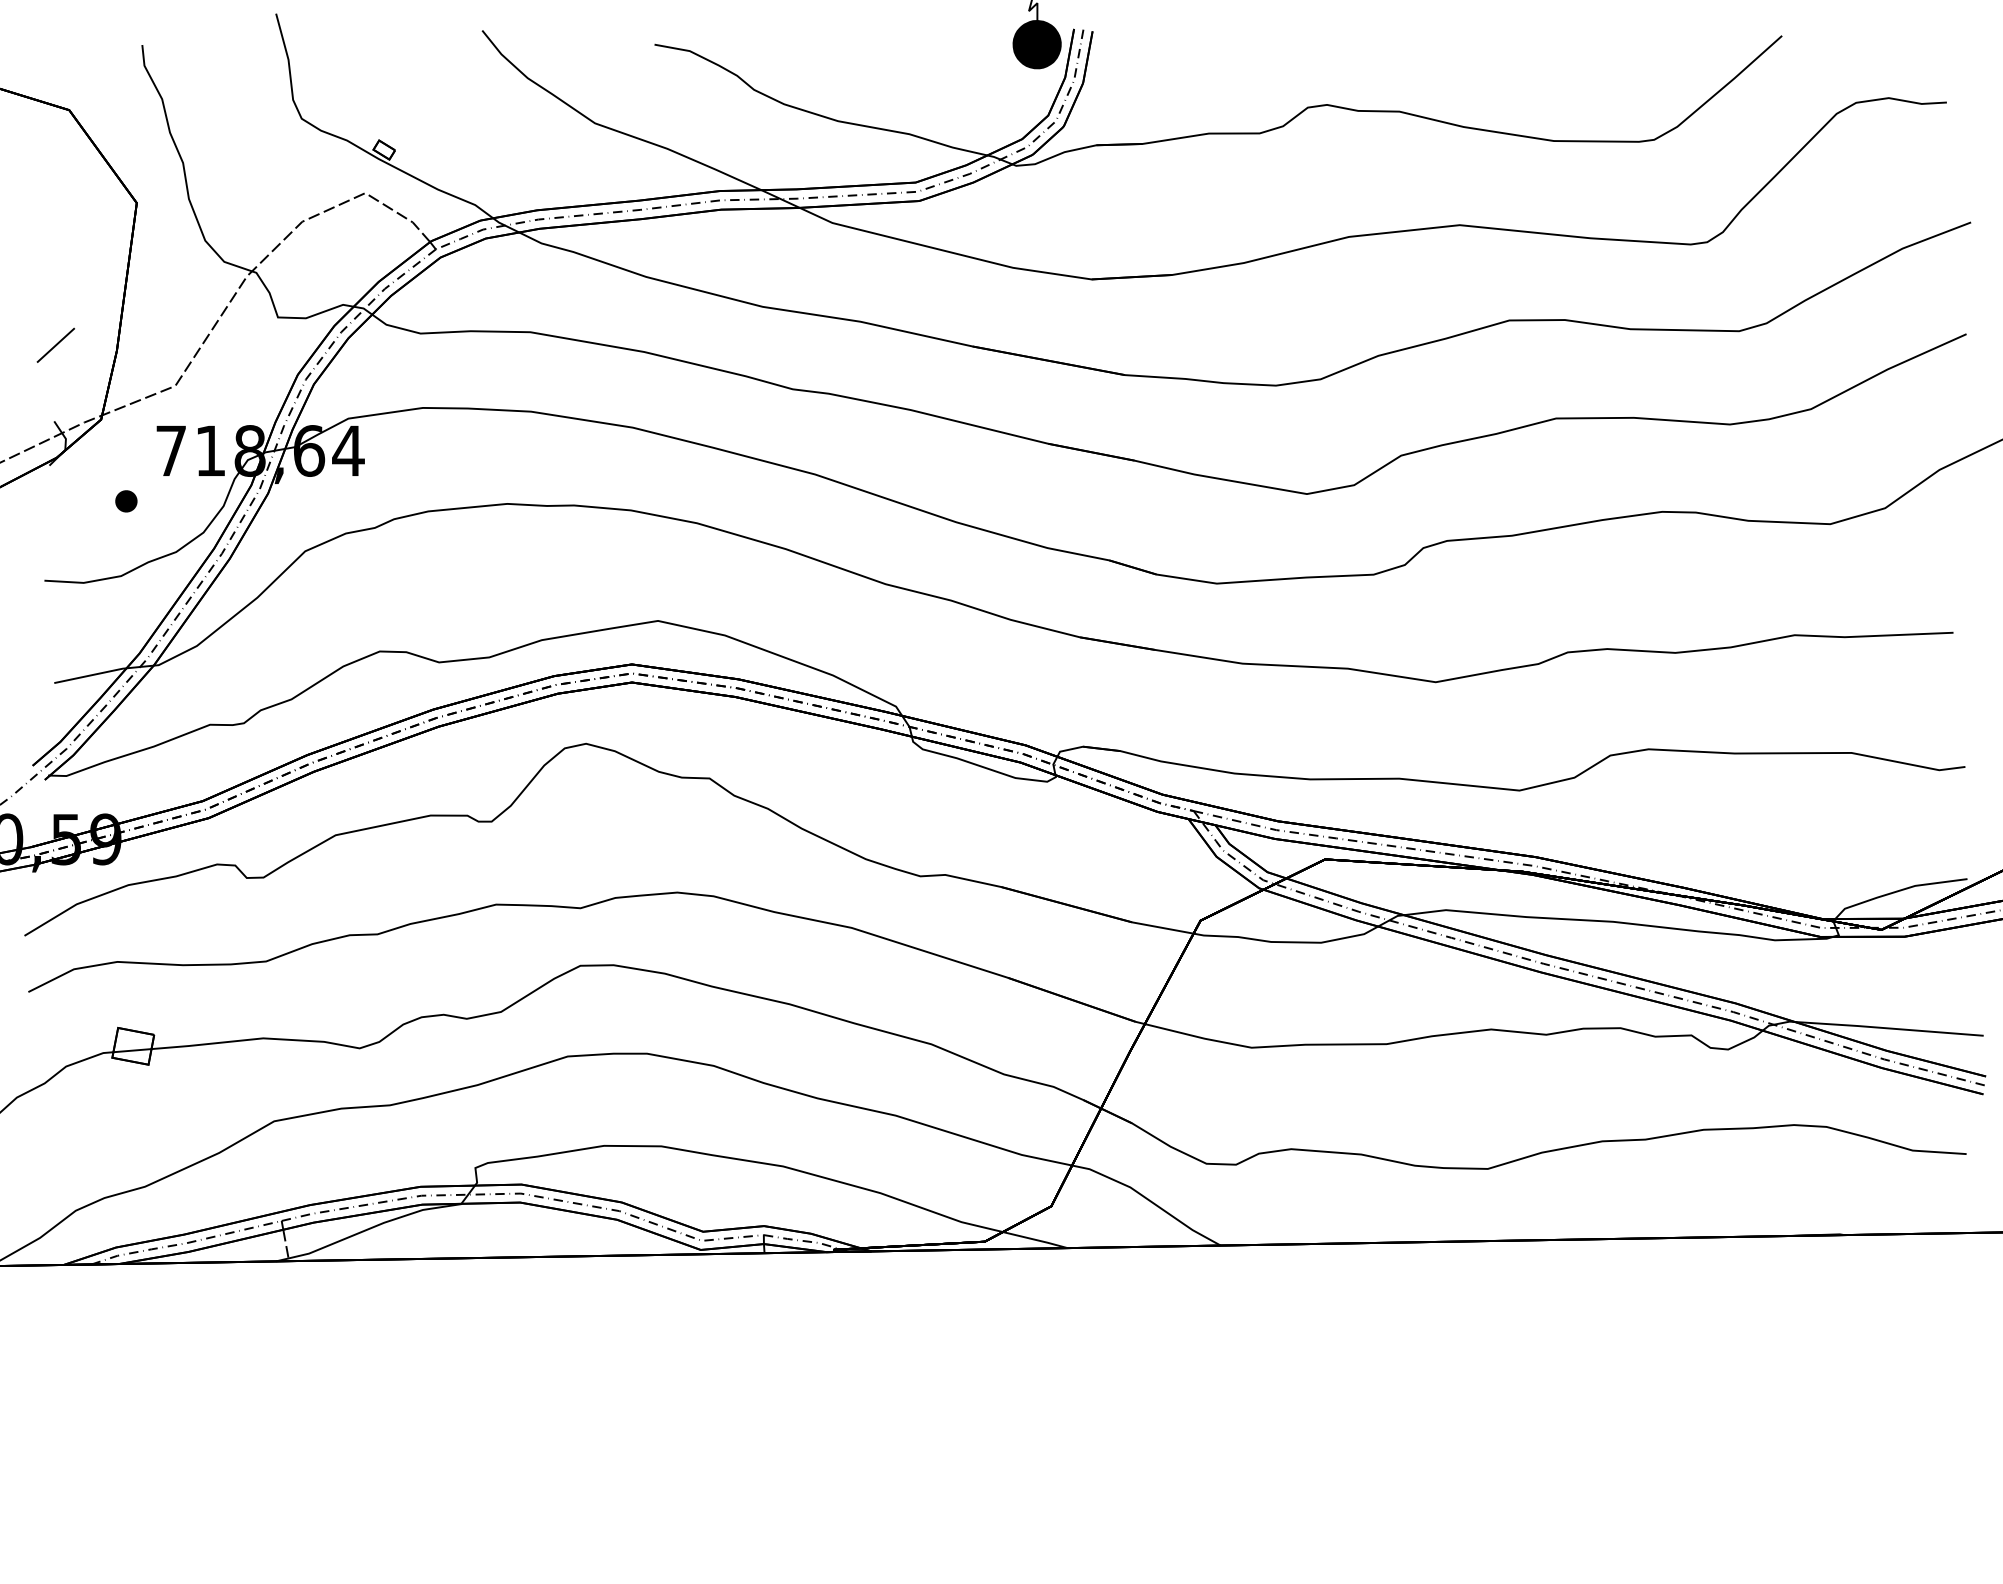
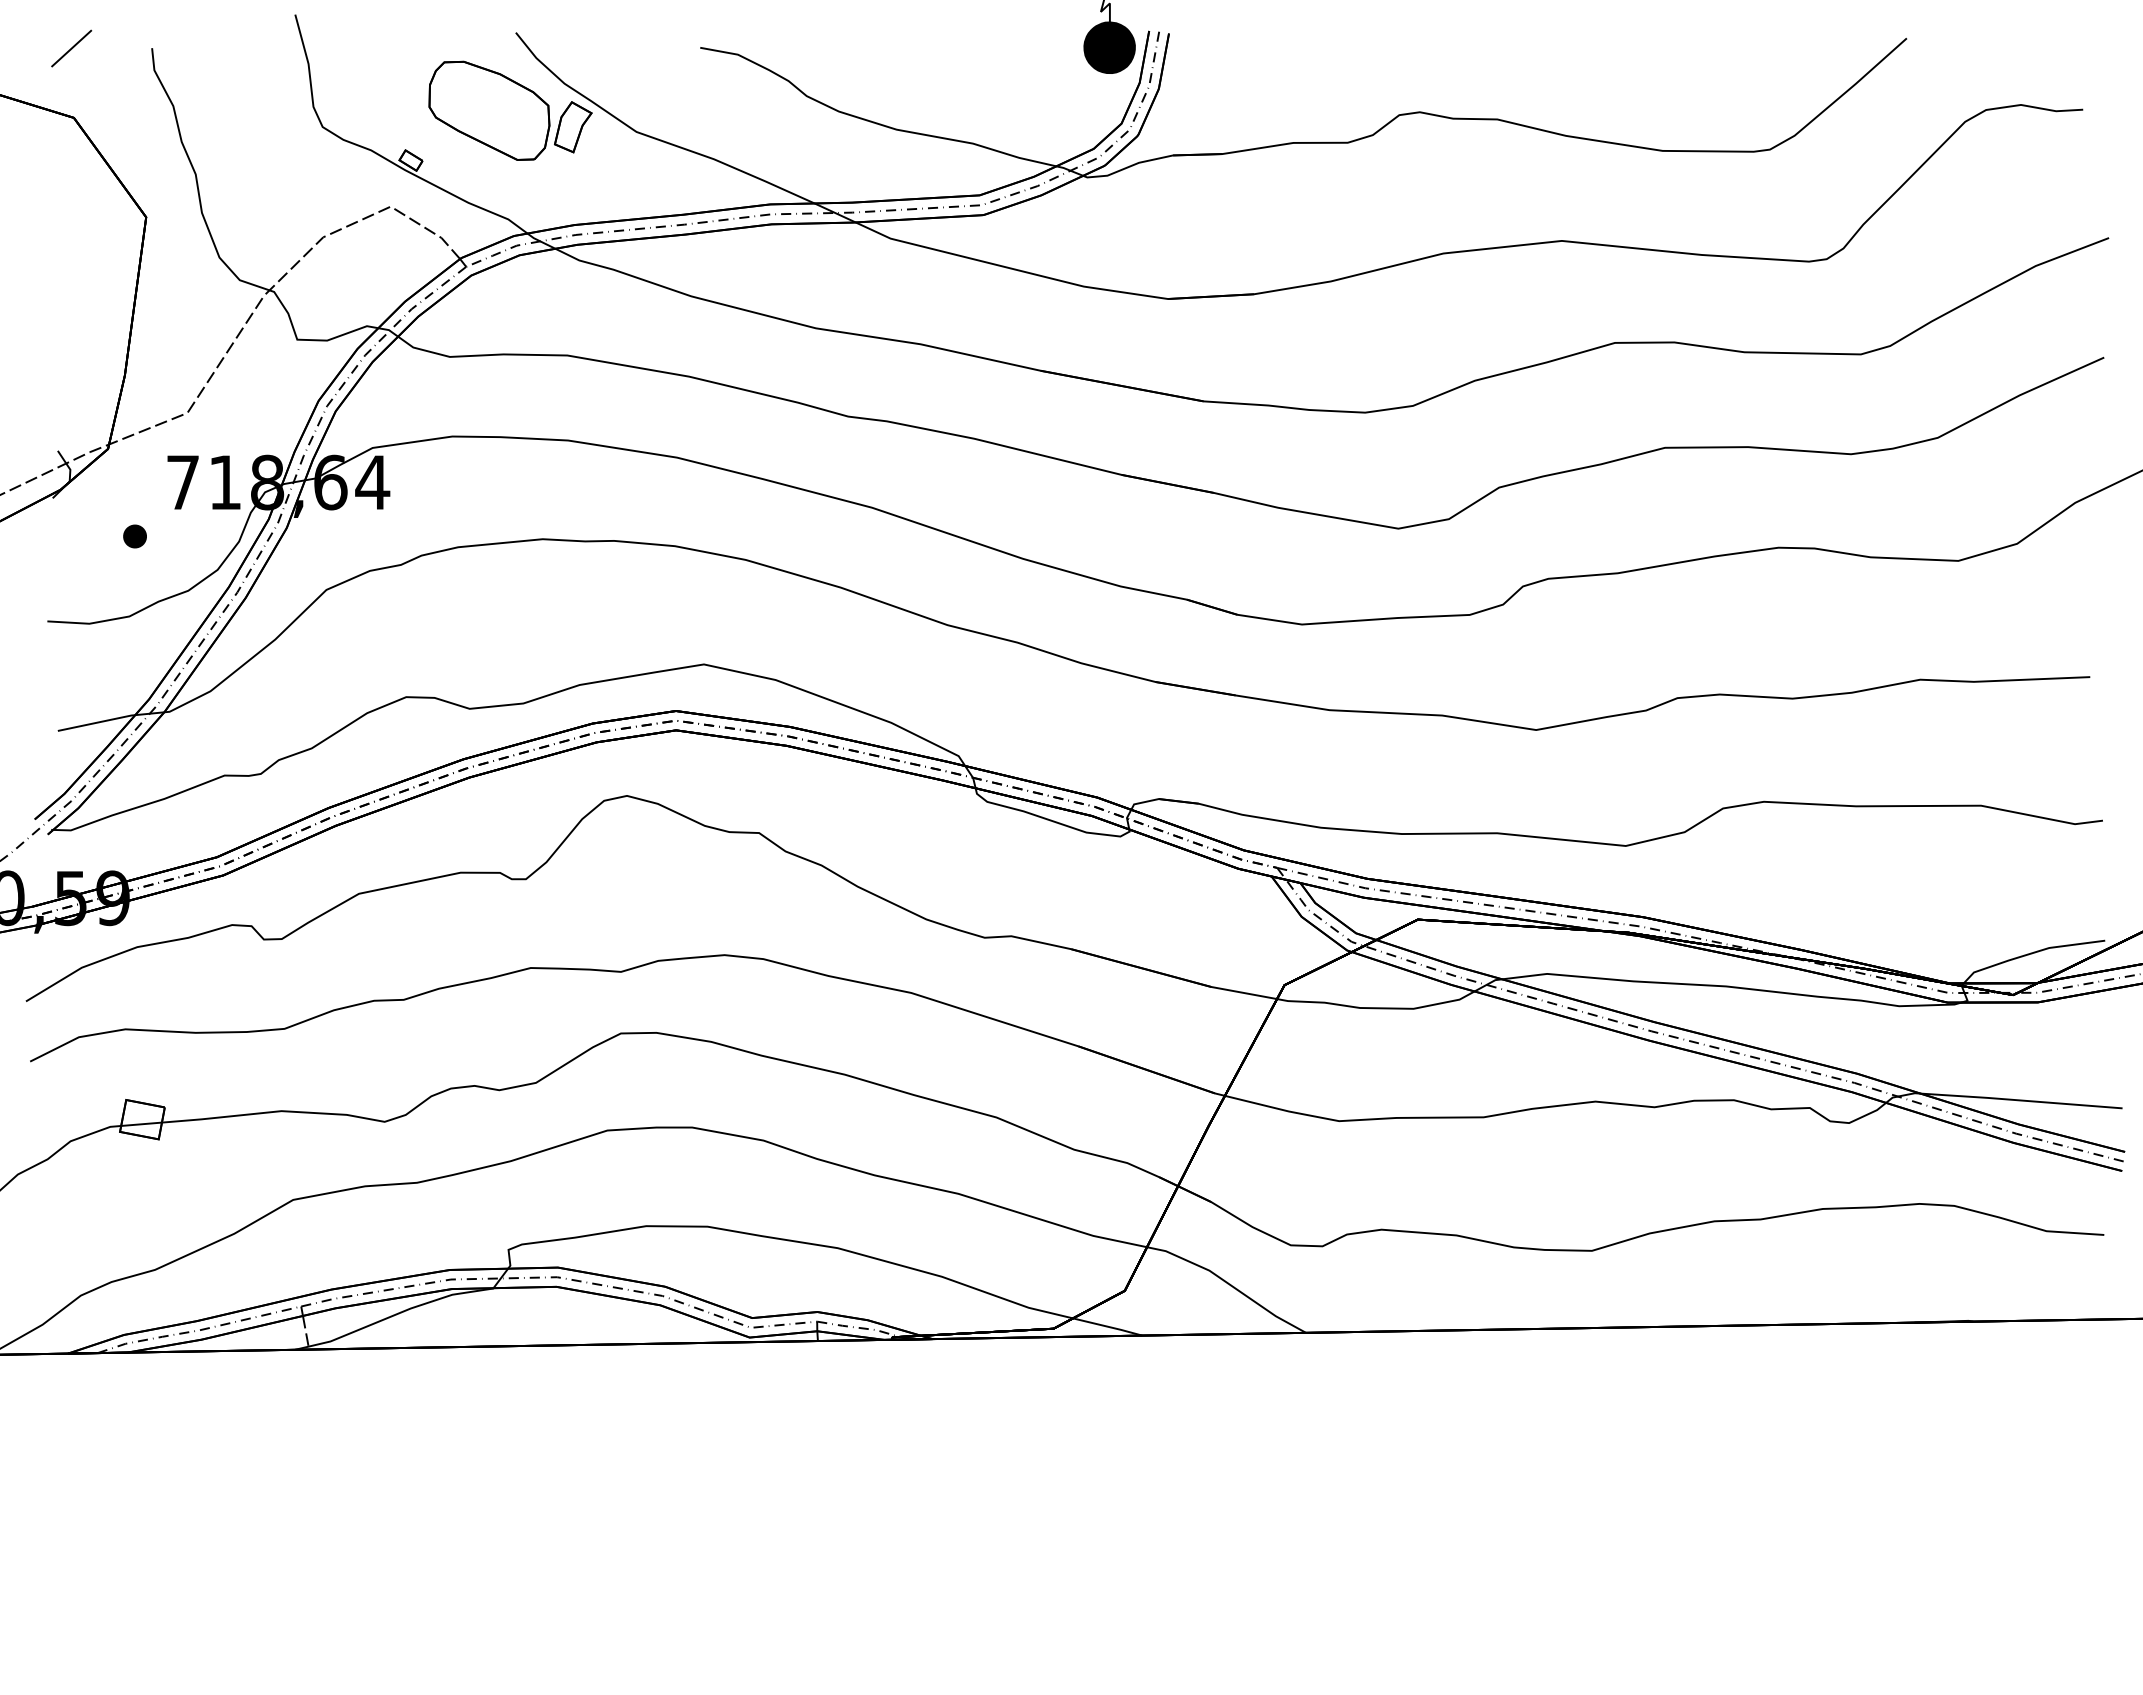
part: (477, 103) -> (510, 110), added
line: (55, 345) -> (71, 48), moved

